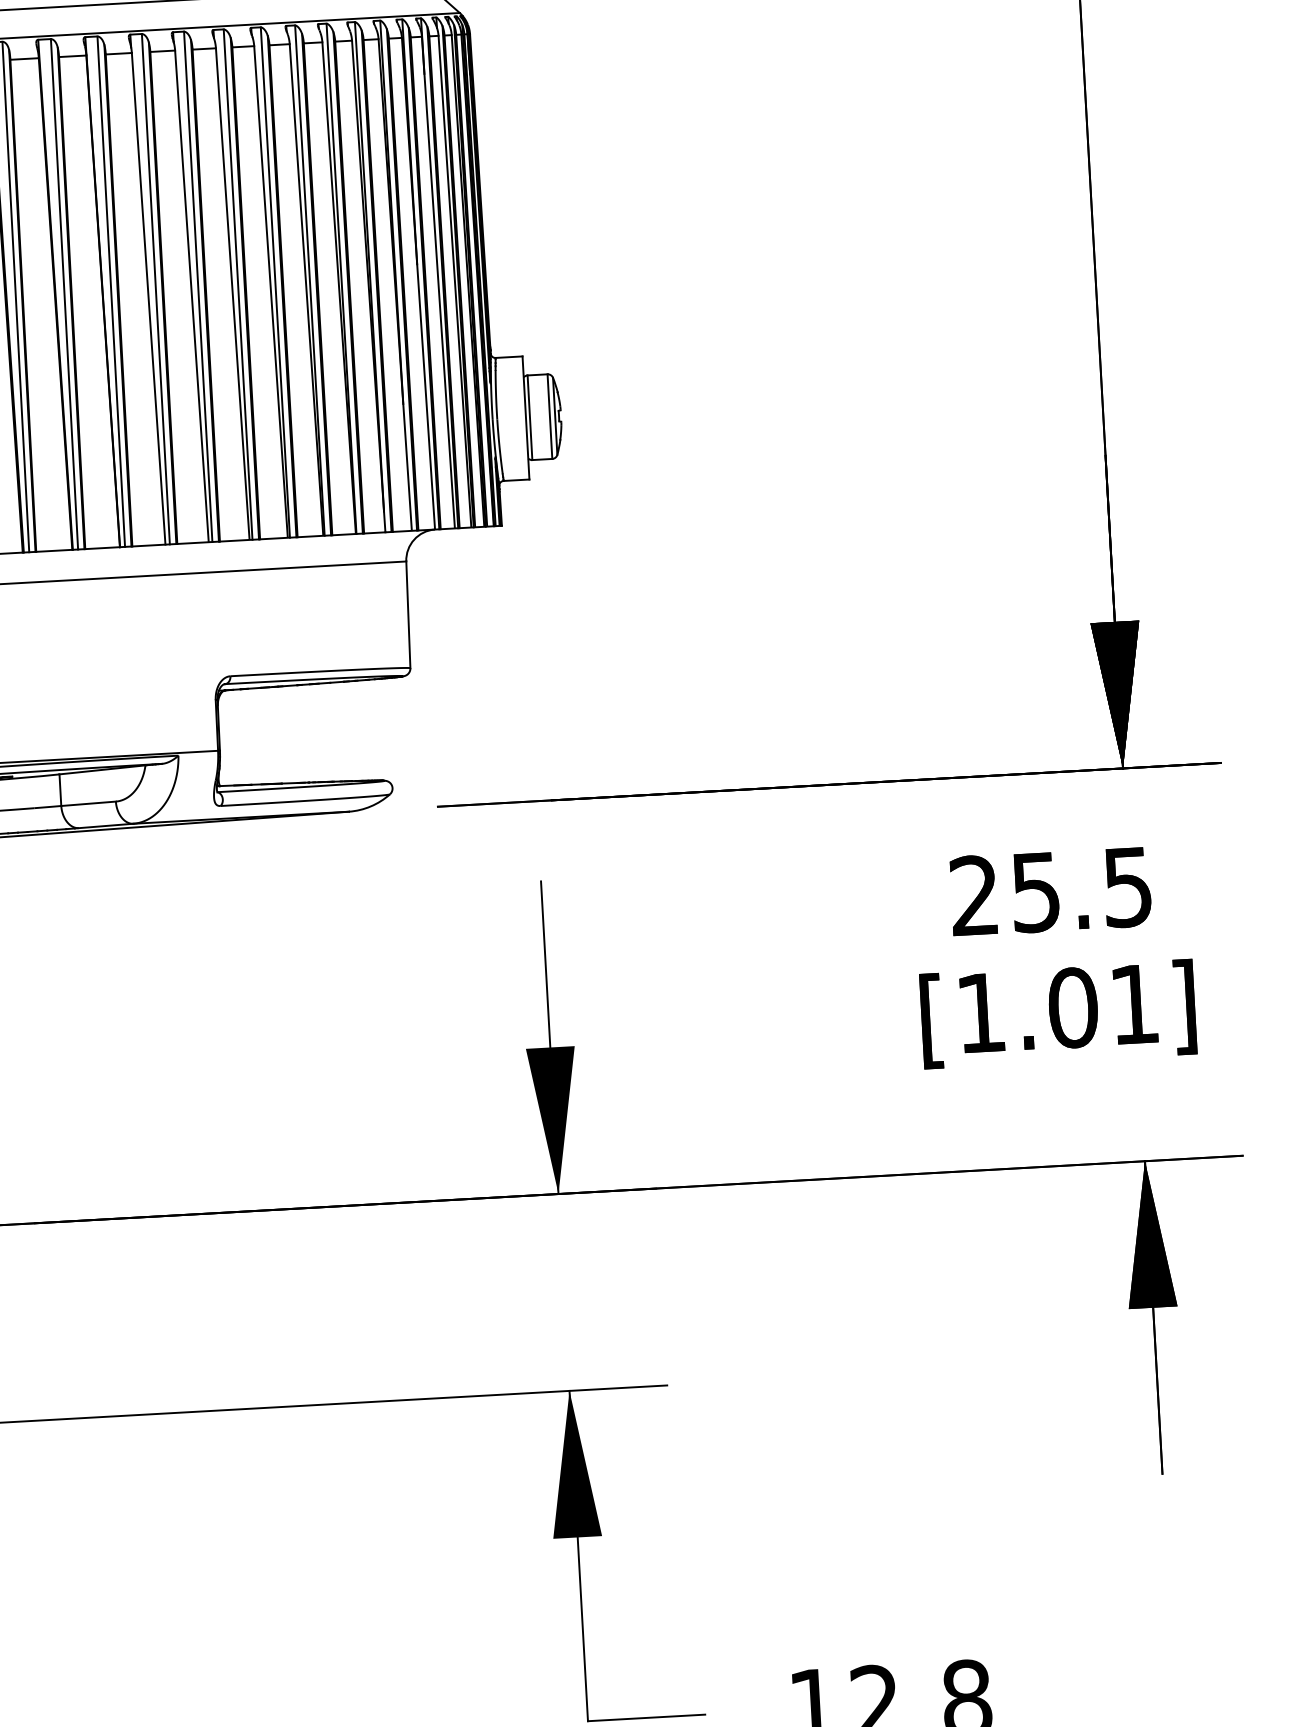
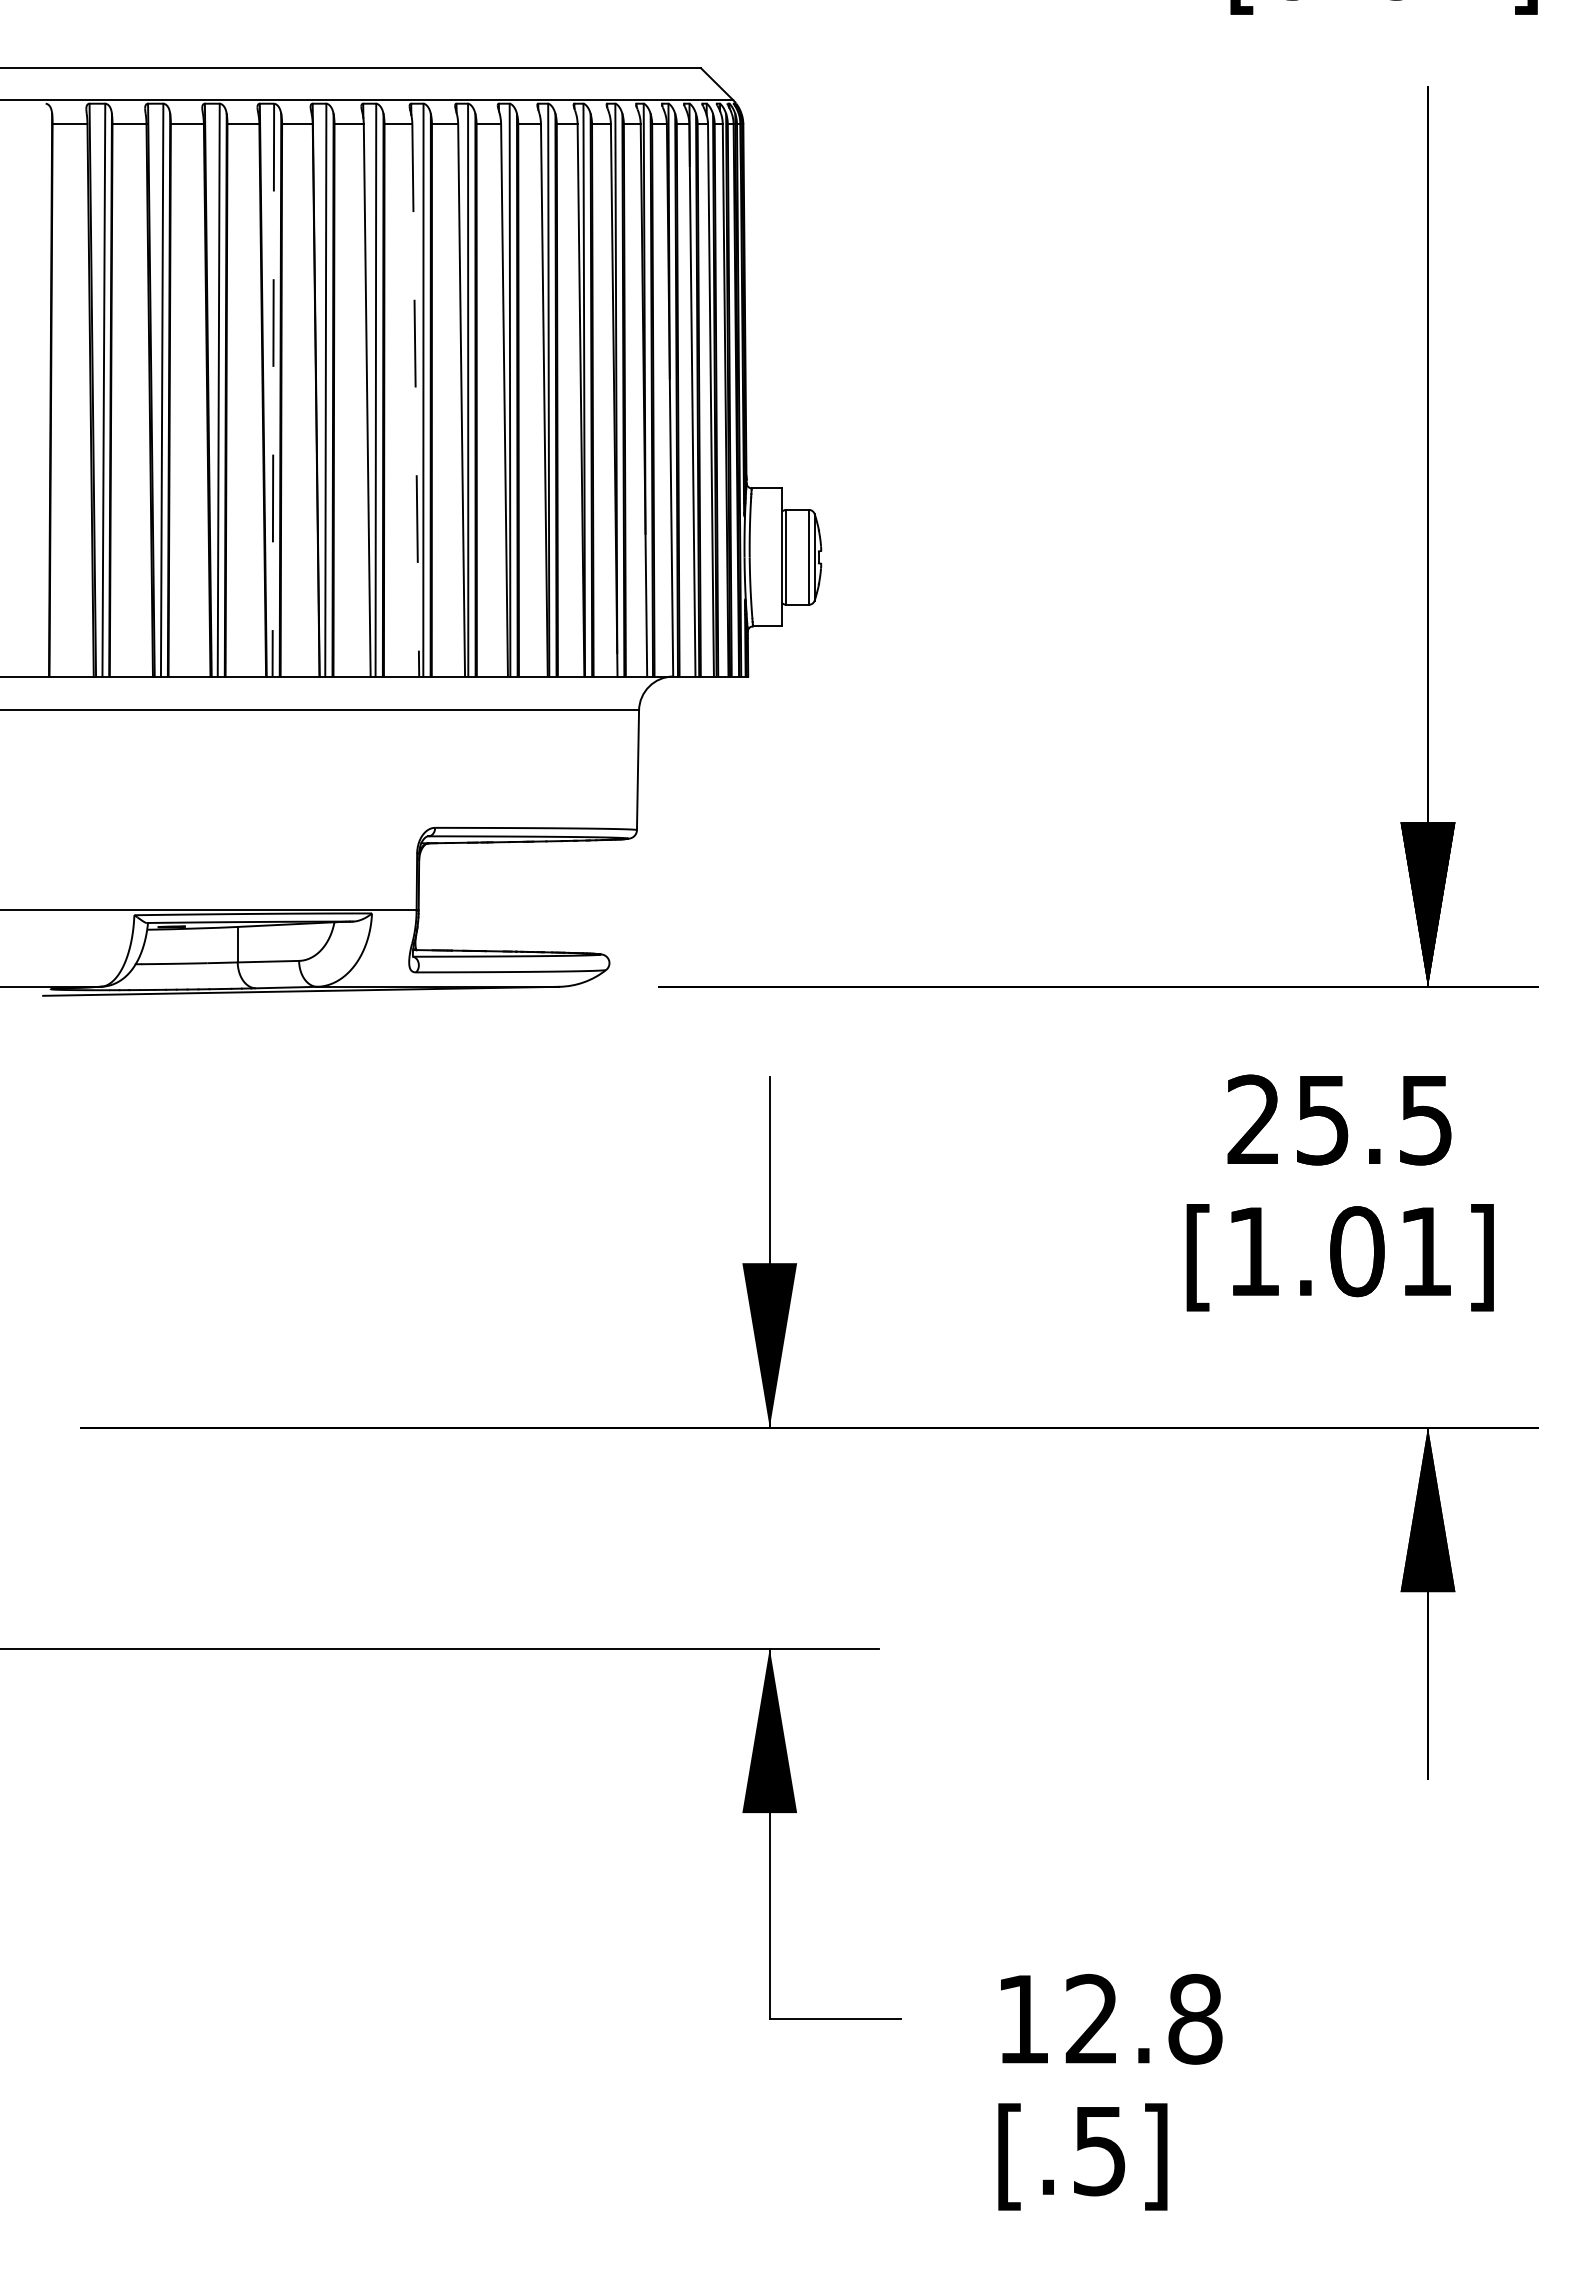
line: (64, 294) -> (273, 390), solid -> dashed
line: (191, 297) -> (415, 401), solid -> dashed

